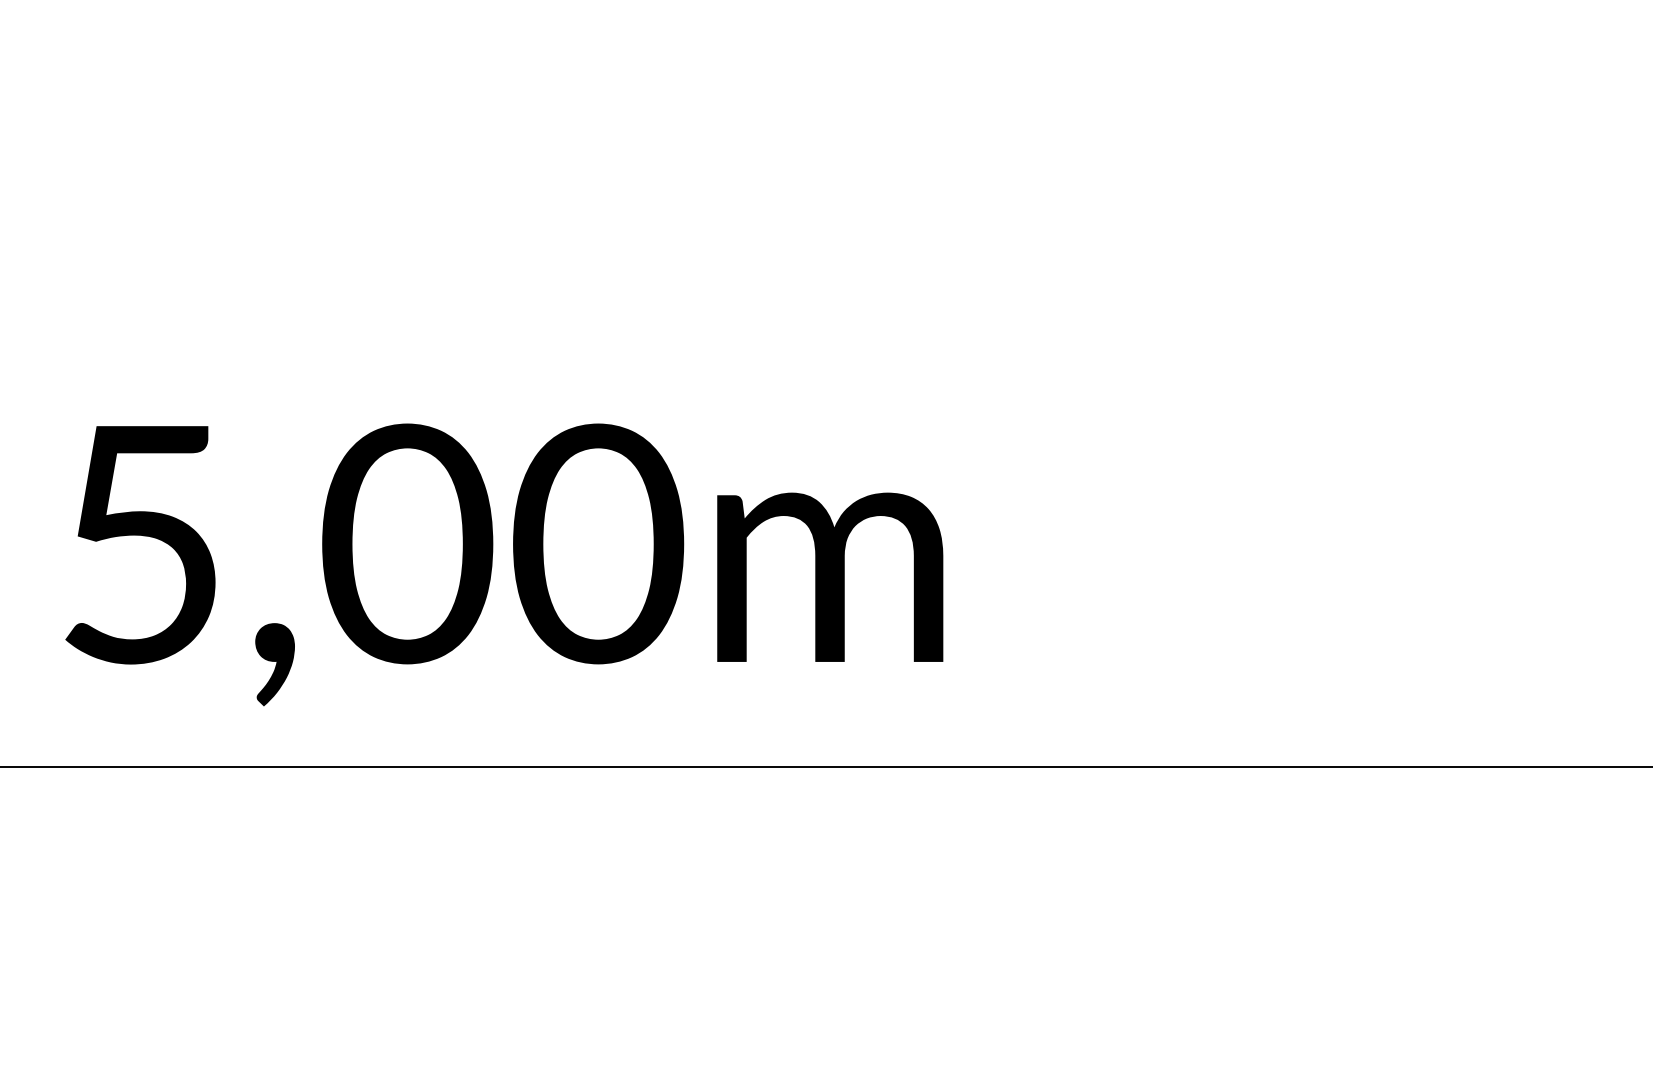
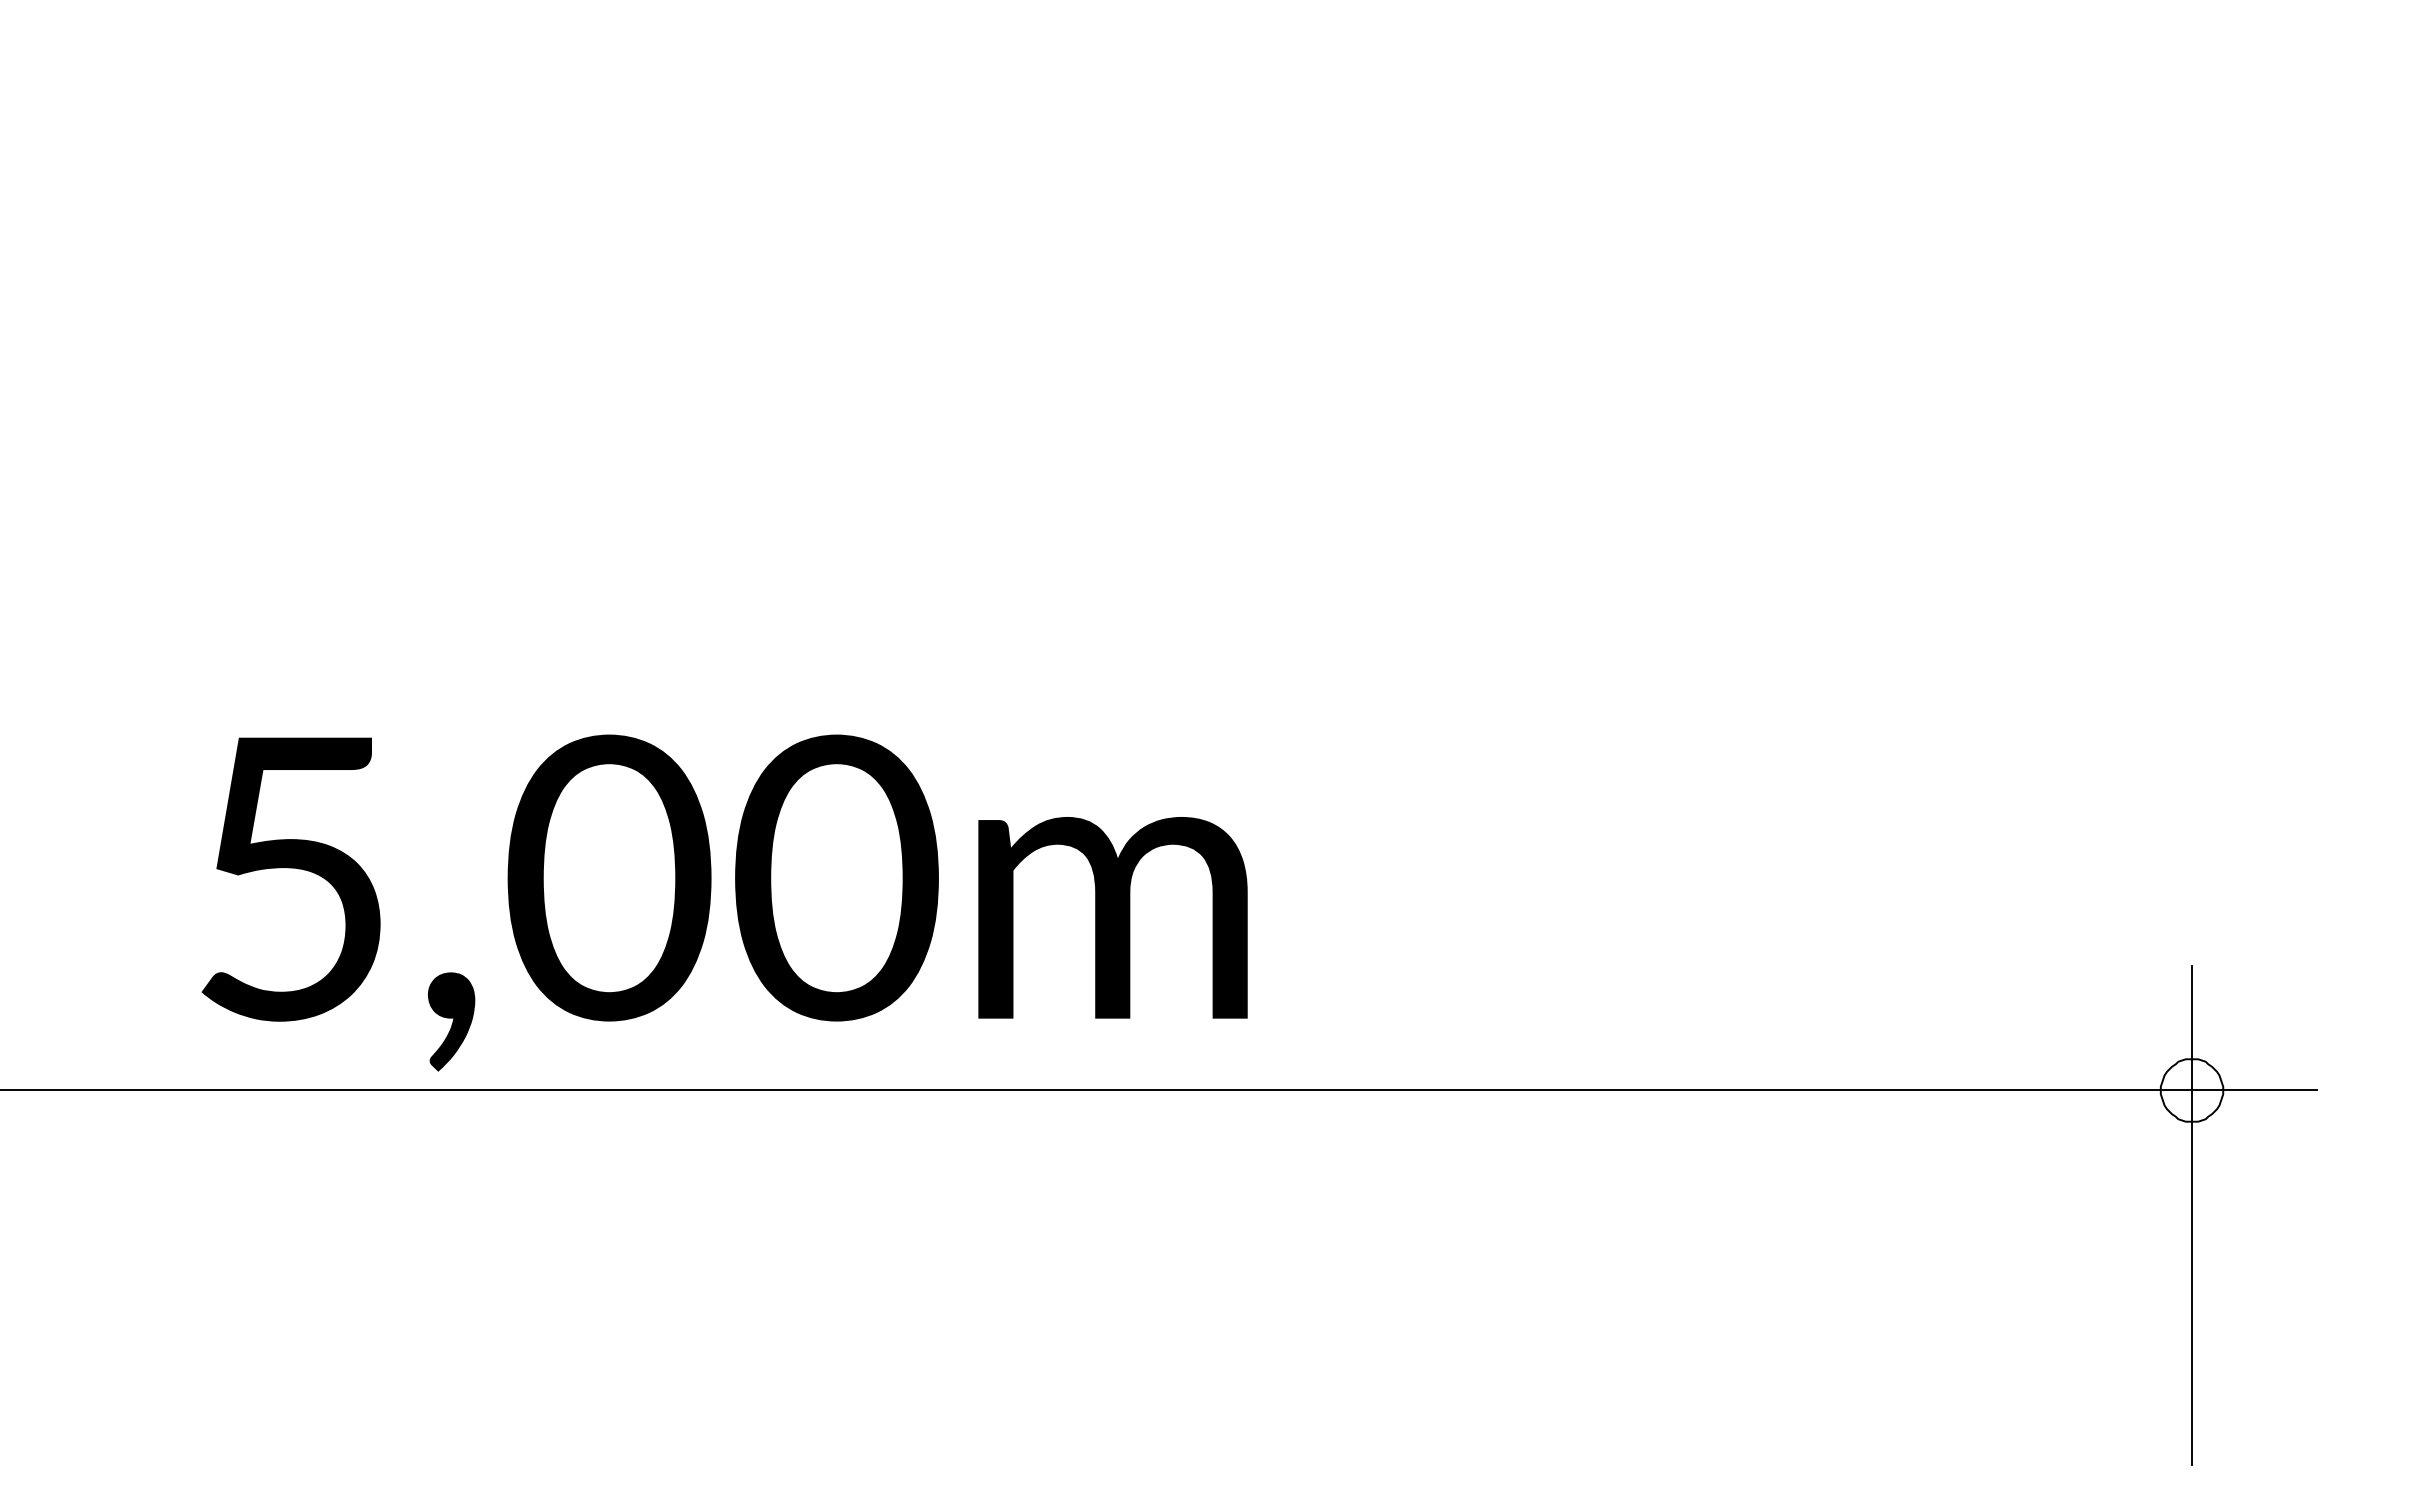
text: (504, 564) -> (724, 902), moved

